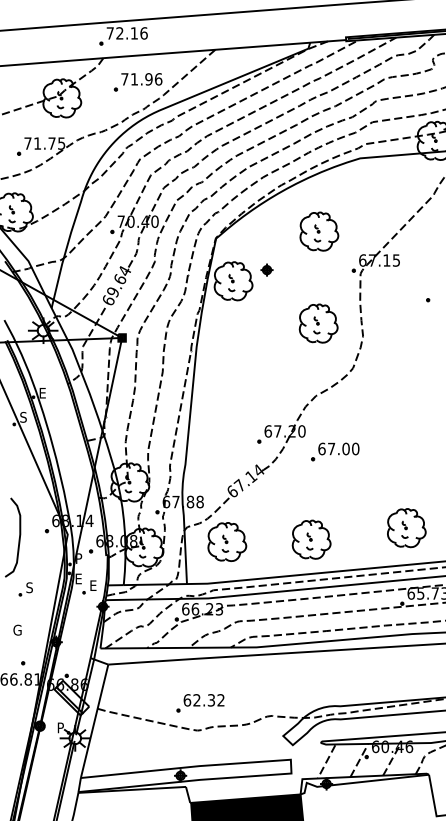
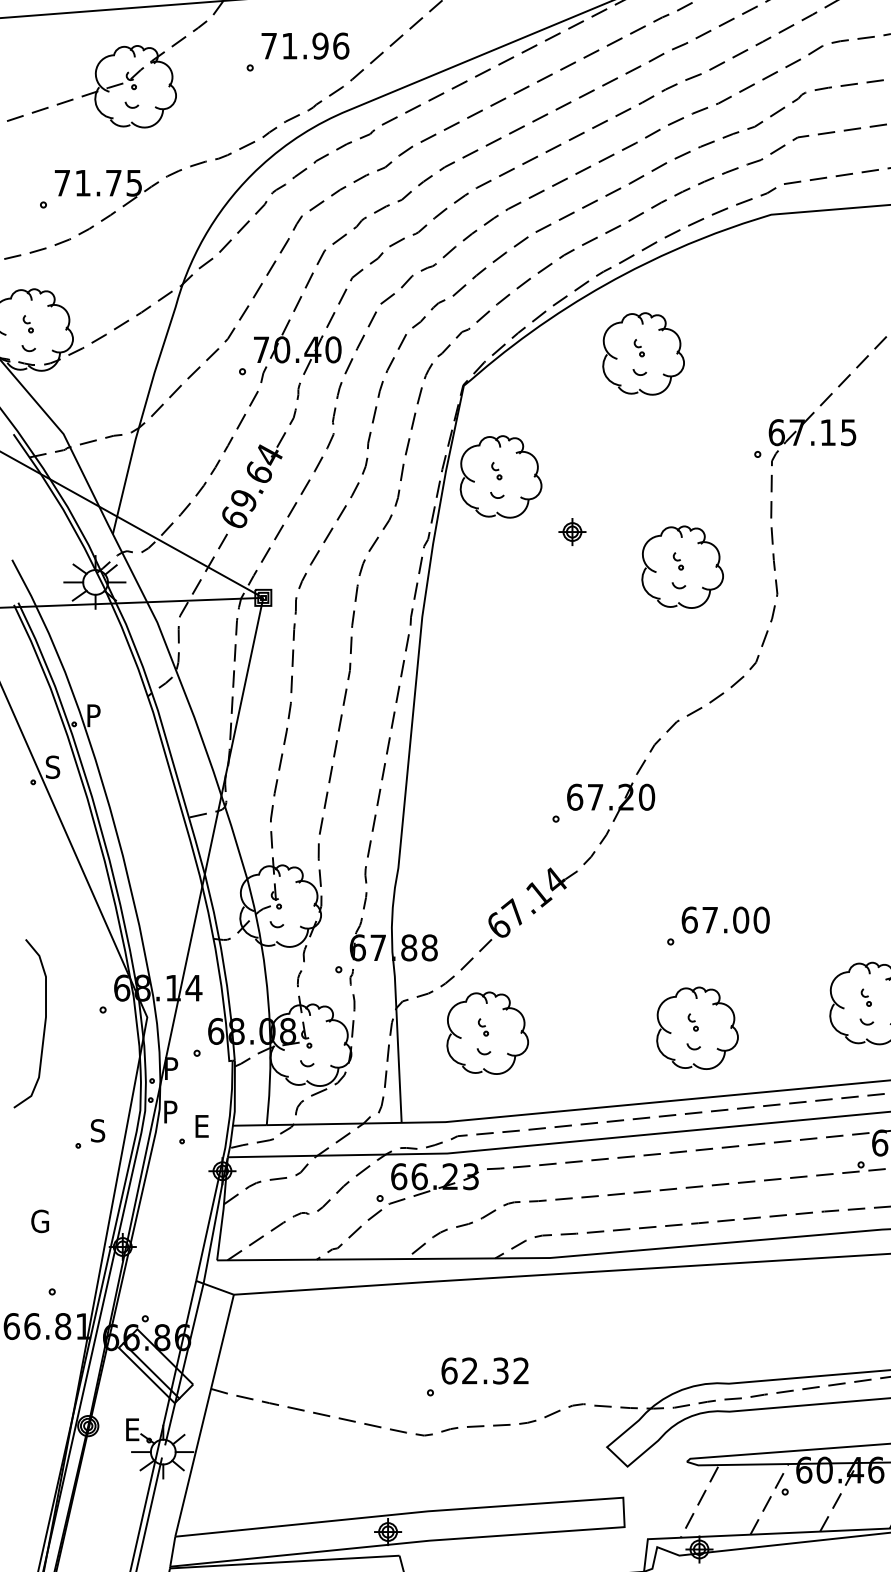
part: (319, 231) -> (643, 353), moved
part: (266, 269) -> (571, 530), moved
text: (43, 393) -> (95, 716), E -> P
part: (335, 451) -> (718, 925), moved
part: (311, 539) -> (697, 1027), moved
text: (79, 578) -> (172, 1111), E -> P
part: (25, 589) -> (89, 1134), moved
part: (200, 703) -> (477, 1377), moved
text: (61, 727) -> (133, 1428), P -> E

